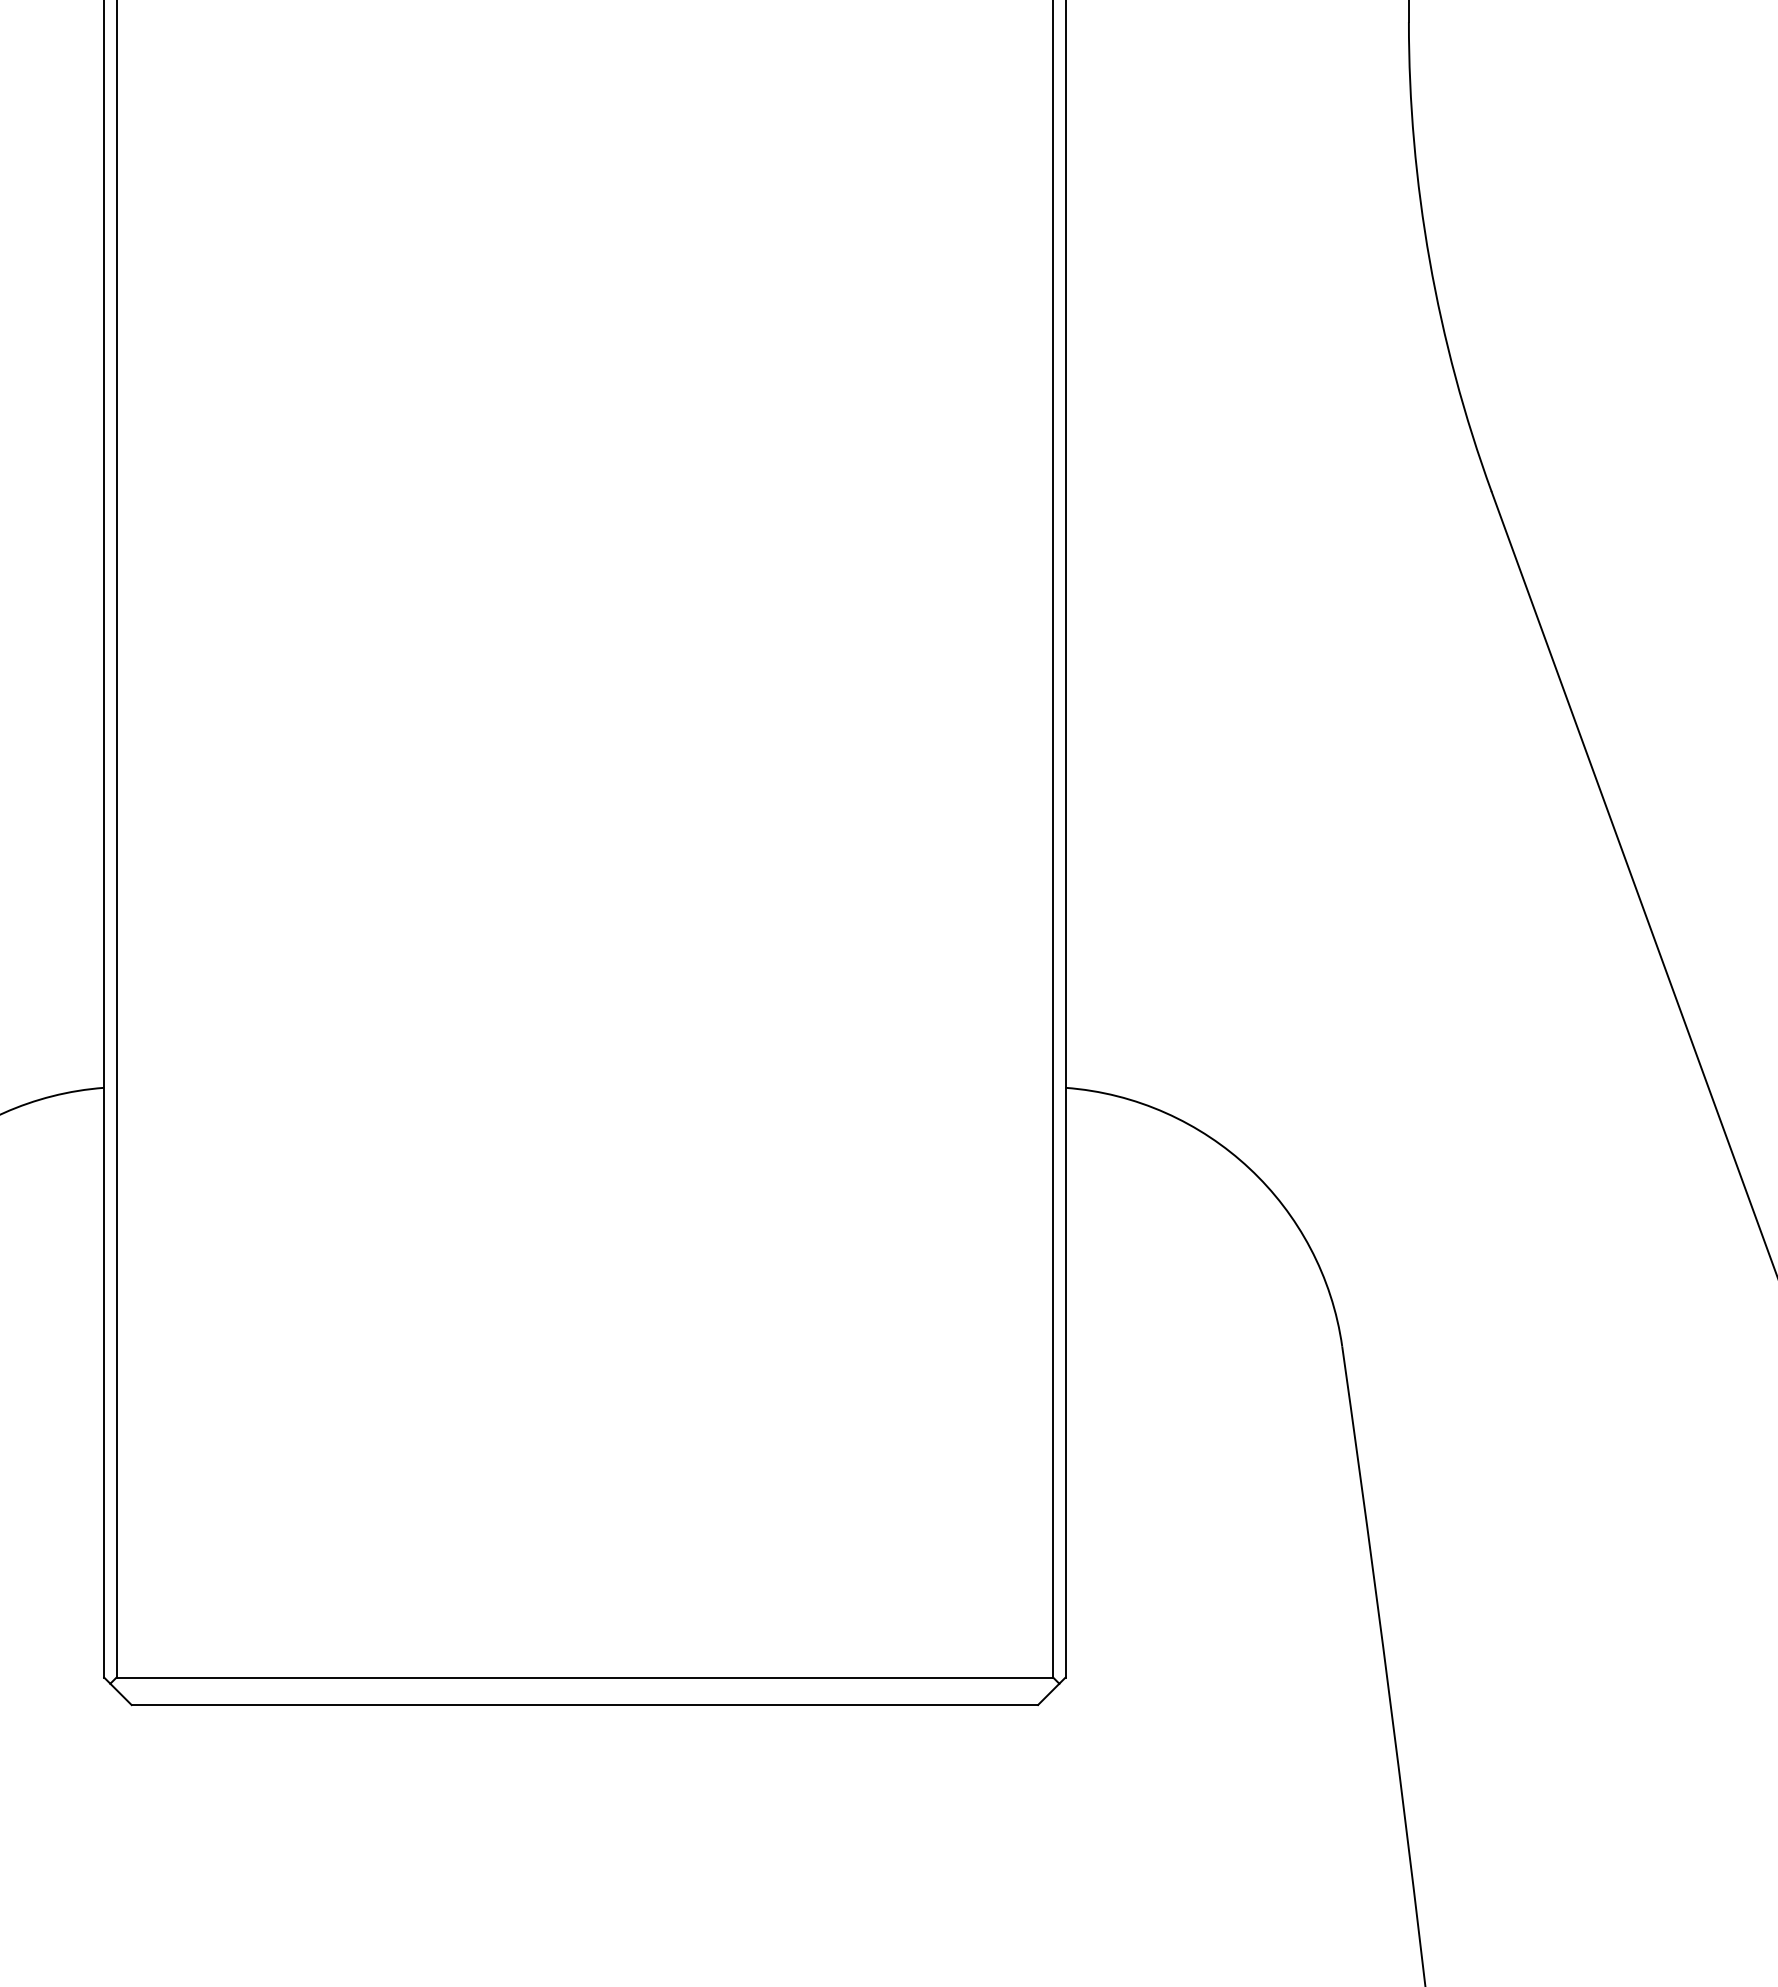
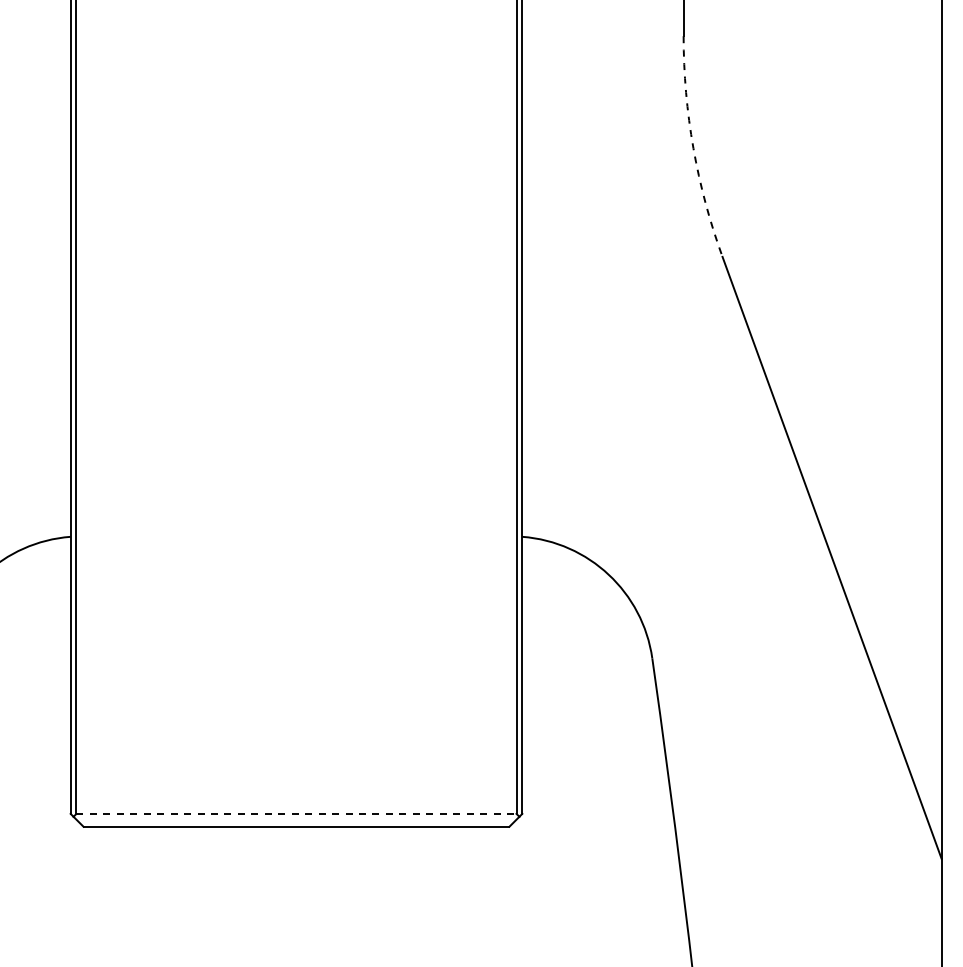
arc: (1429, 261) -> (693, 148), solid -> dashed
line: (584, 1676) -> (296, 813), solid -> dashed

